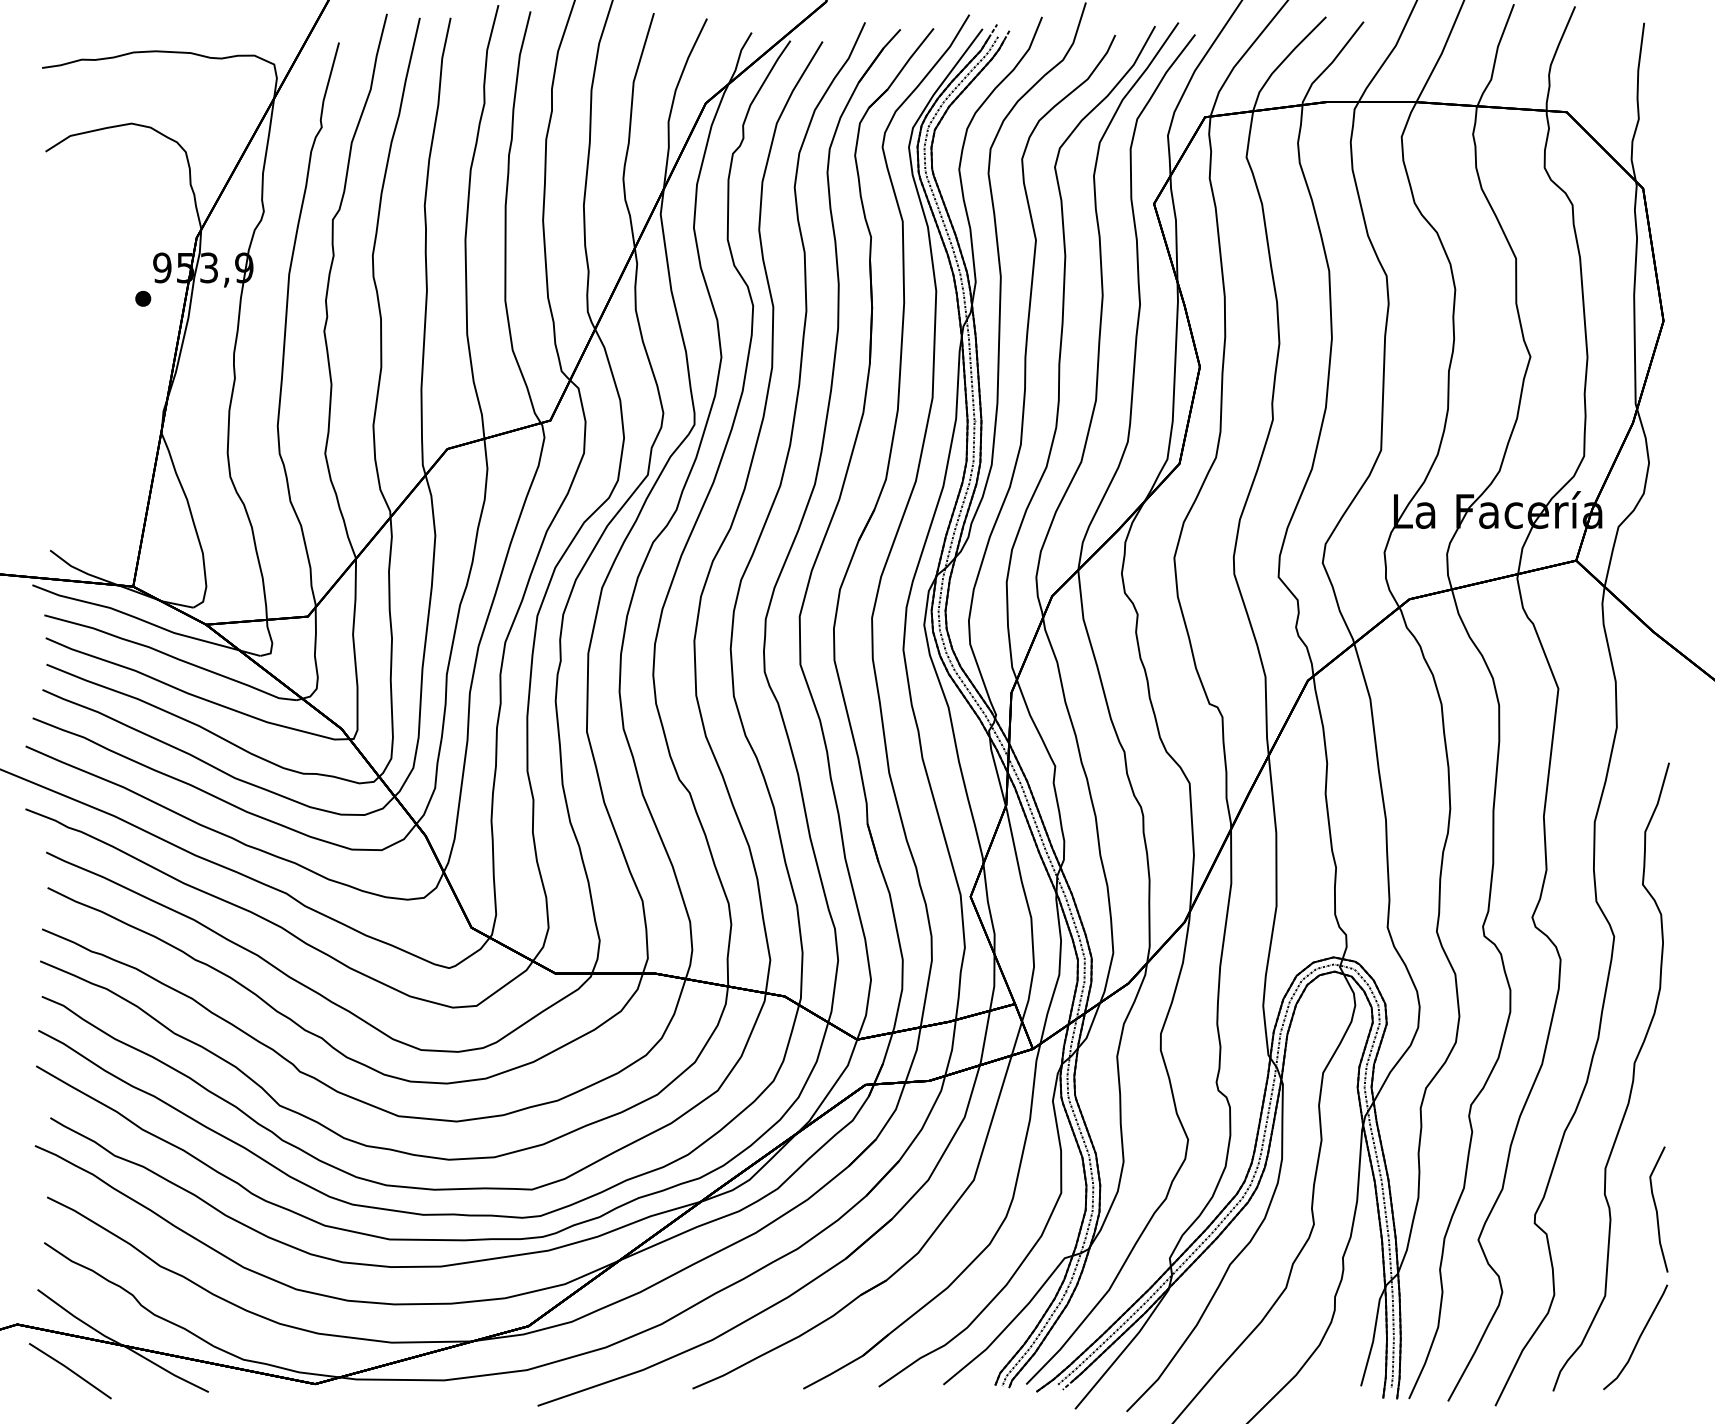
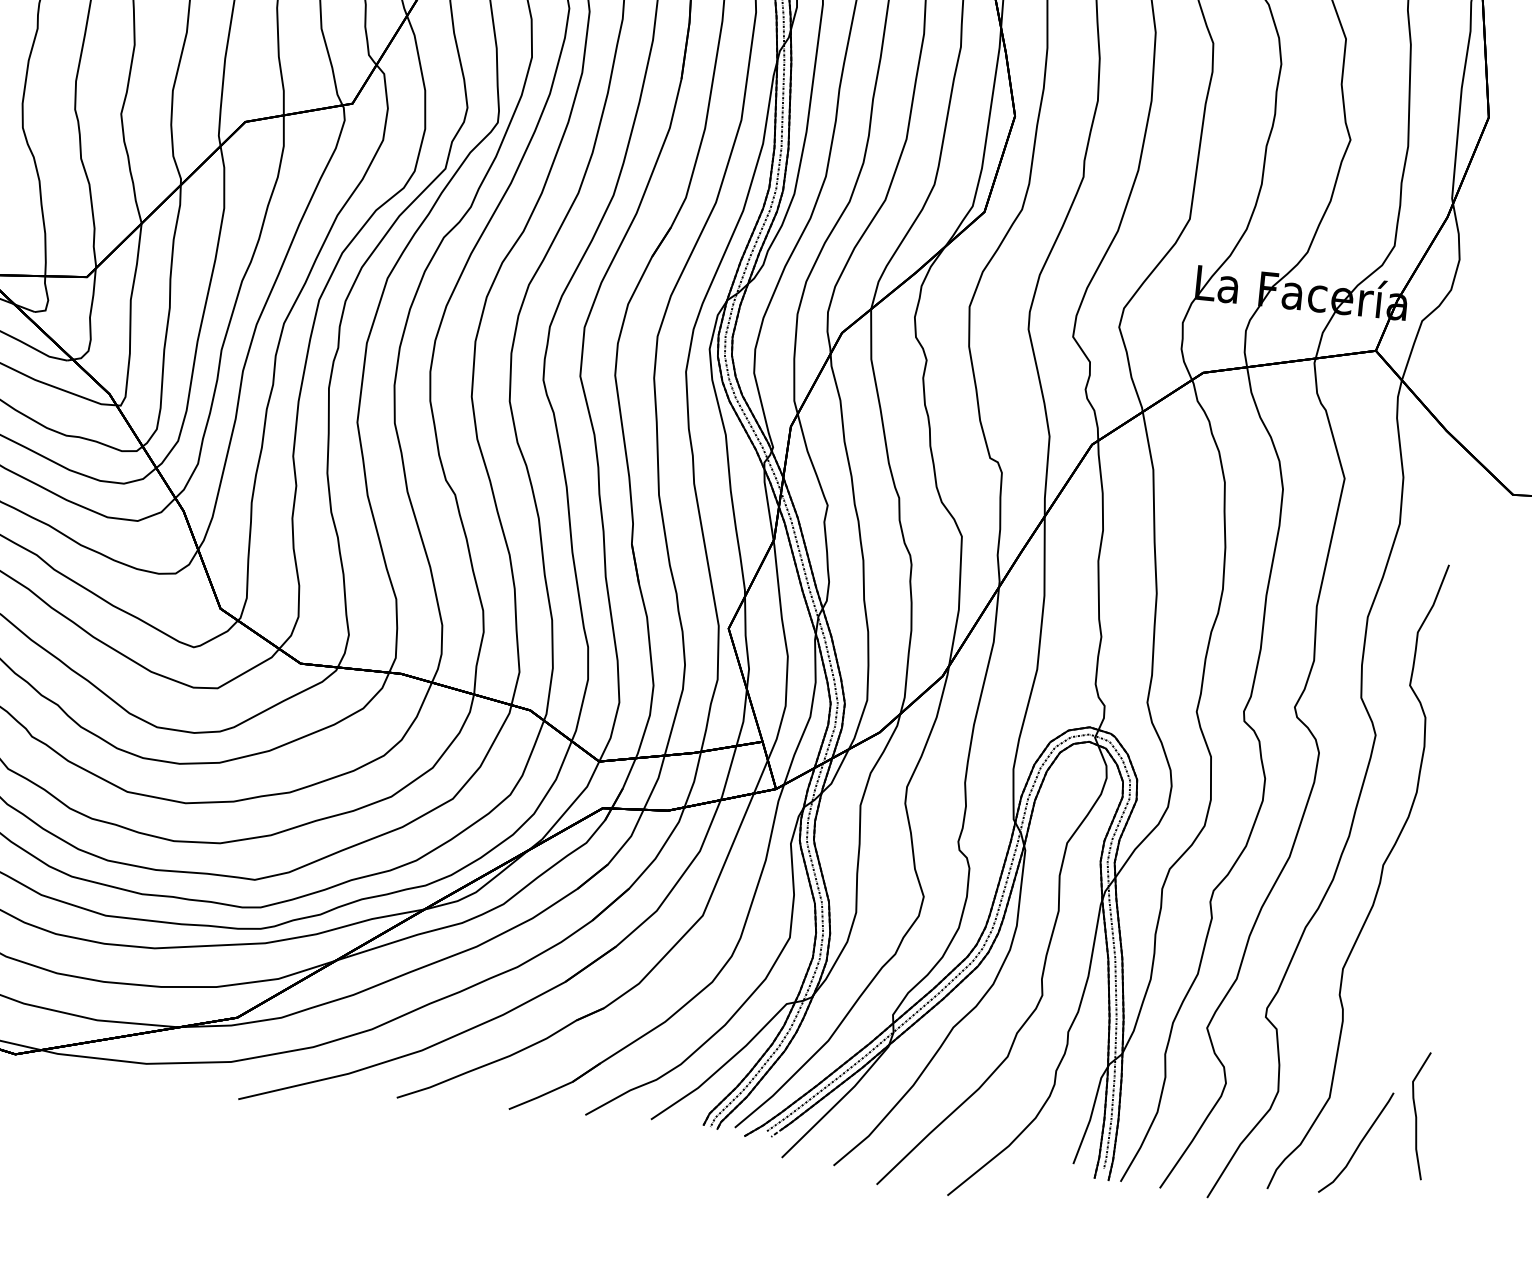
curve: (1657, 1209) -> (1417, 1115), moved

